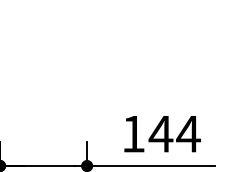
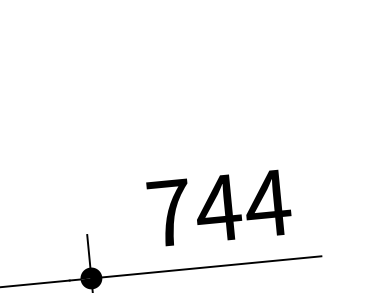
text: (133, 134) -> (169, 213), 144 -> 744

